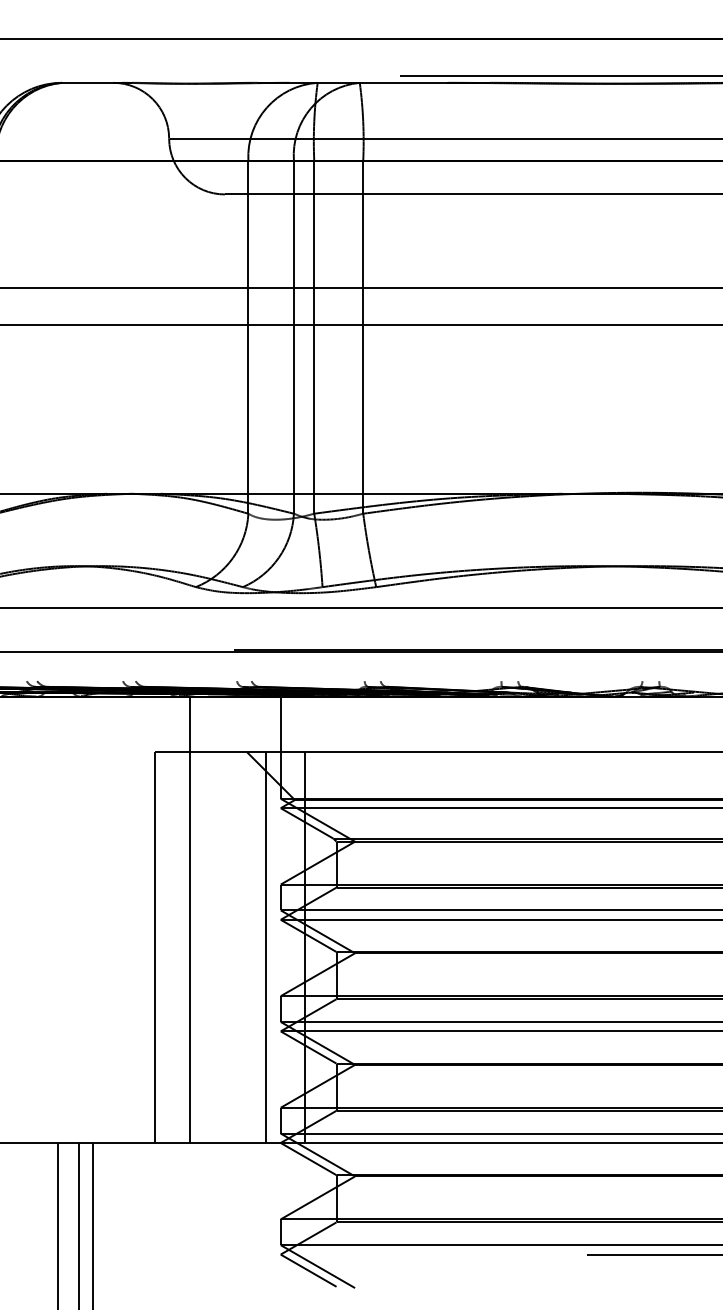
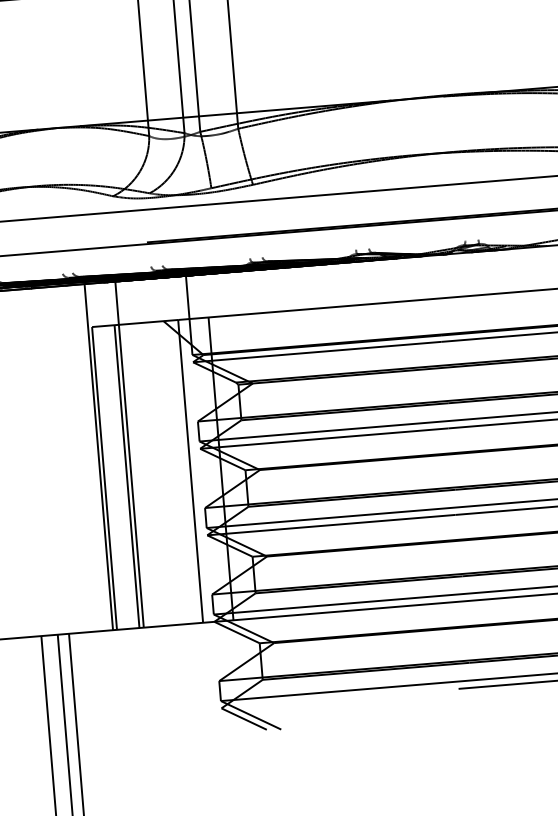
line: (149, 919) -> (98, 456), added
line: (184, 947) -> (127, 476), added

